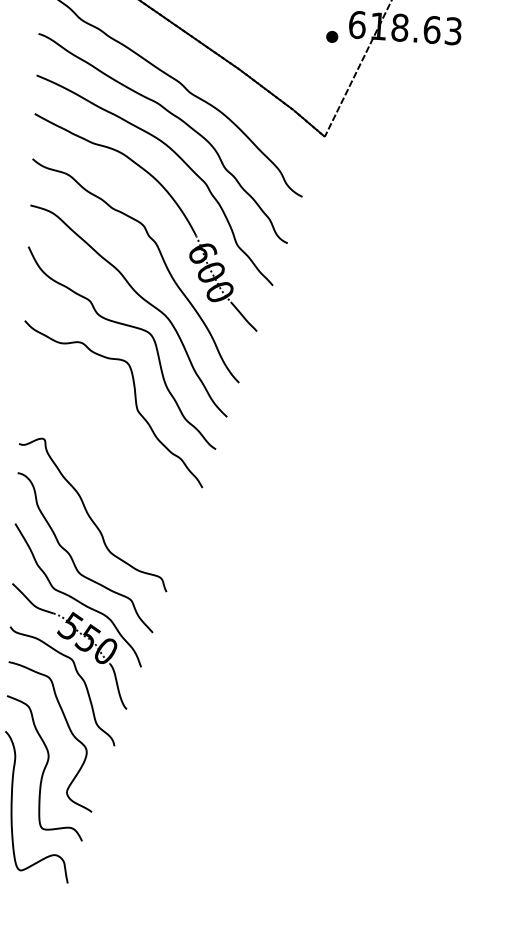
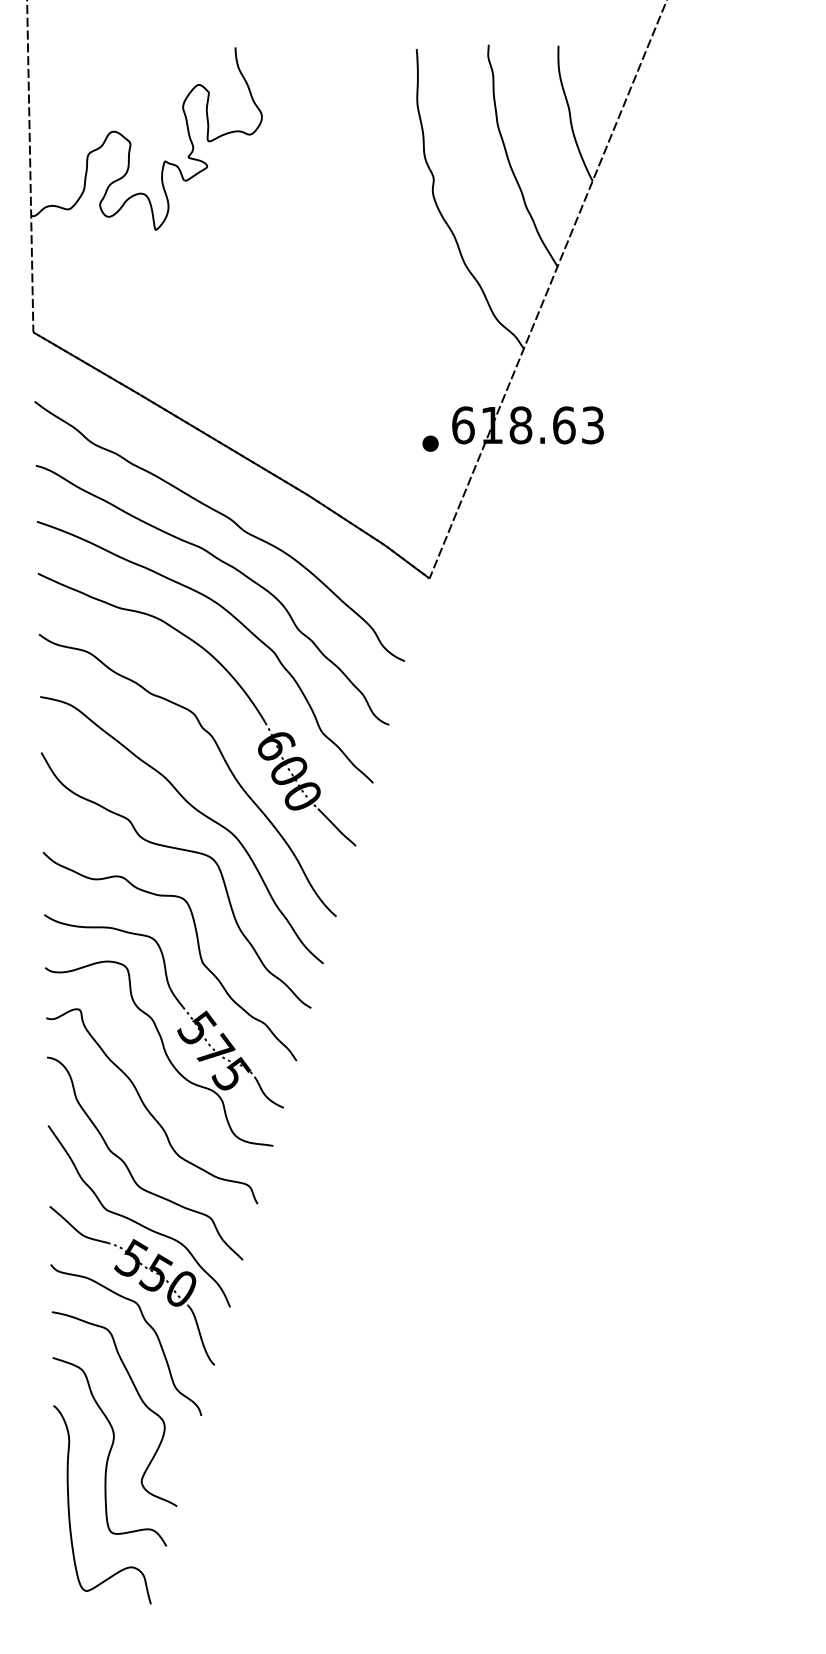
part: (105, 458) -> (163, 1030), added

